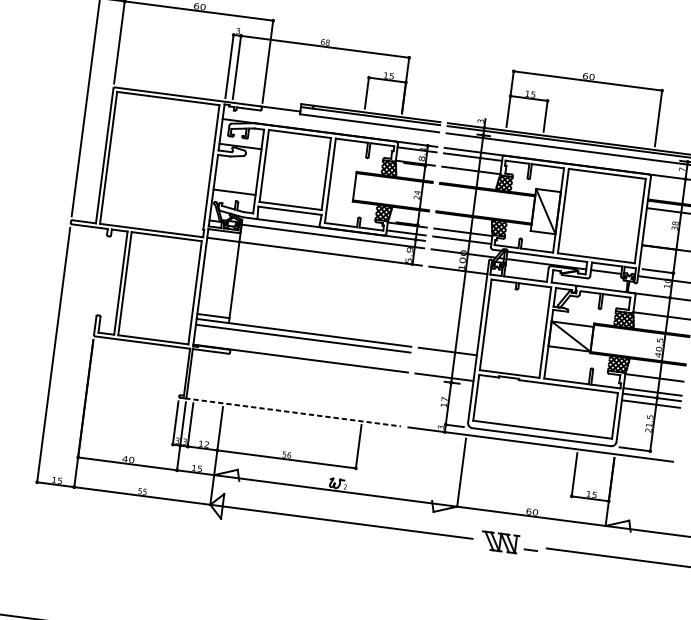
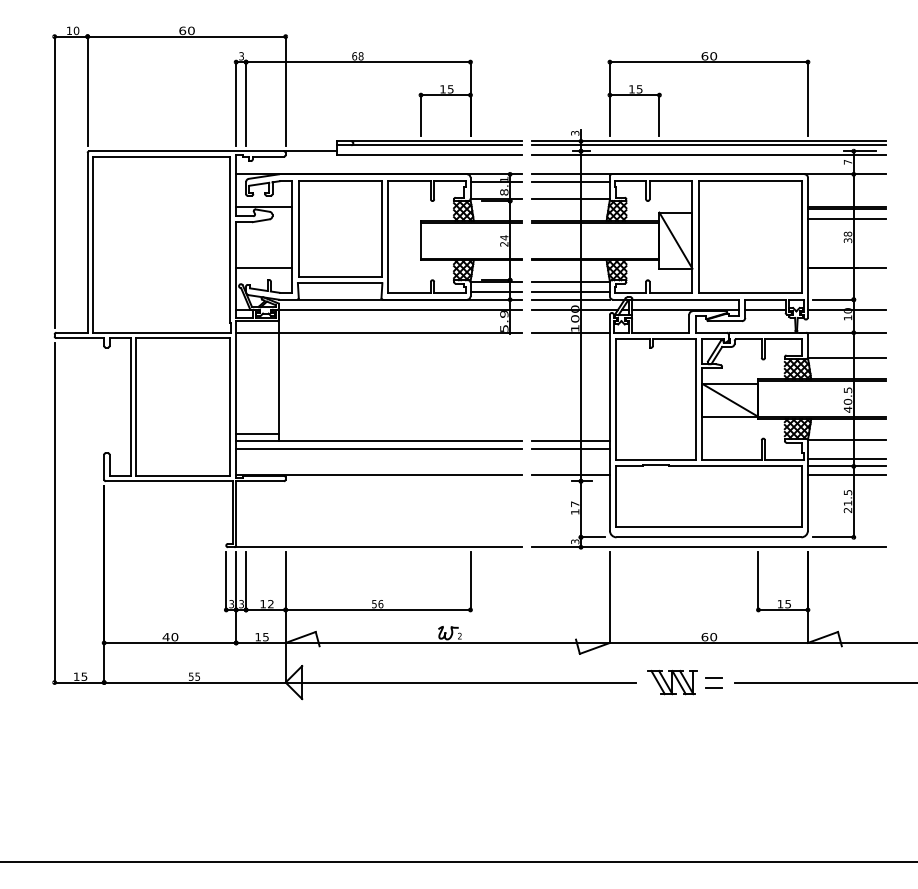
line: (461, 245) -> (570, 299), added
line: (446, 357) -> (570, 448), added
line: (293, 412) -> (378, 547), dashed -> solid
line: (531, 542) -> (713, 677), added

